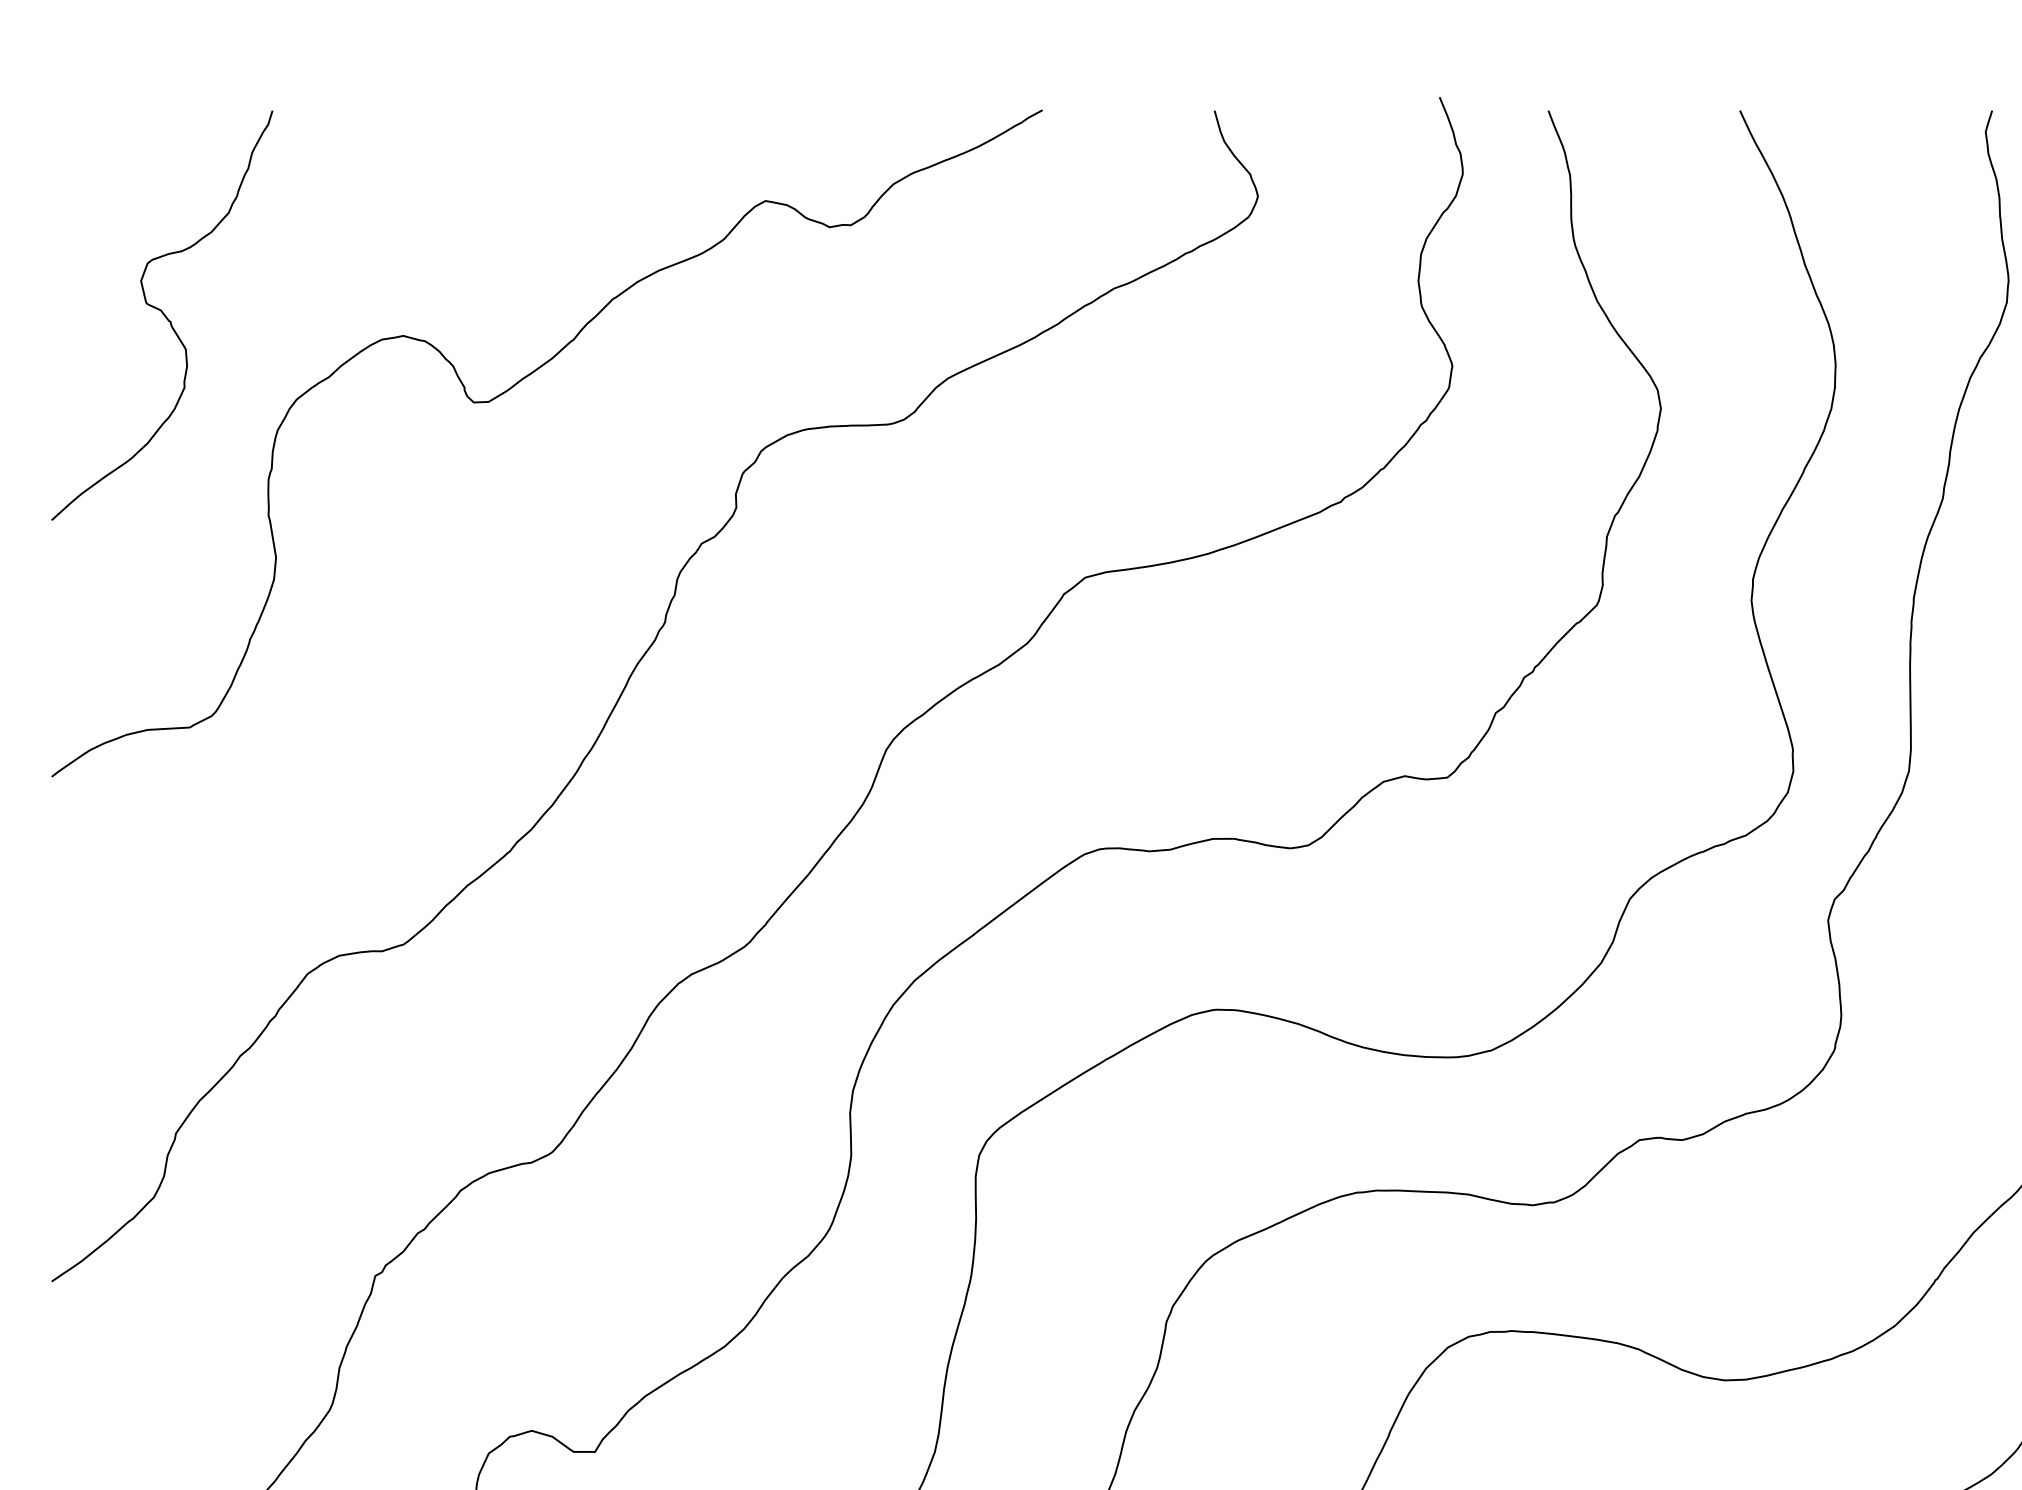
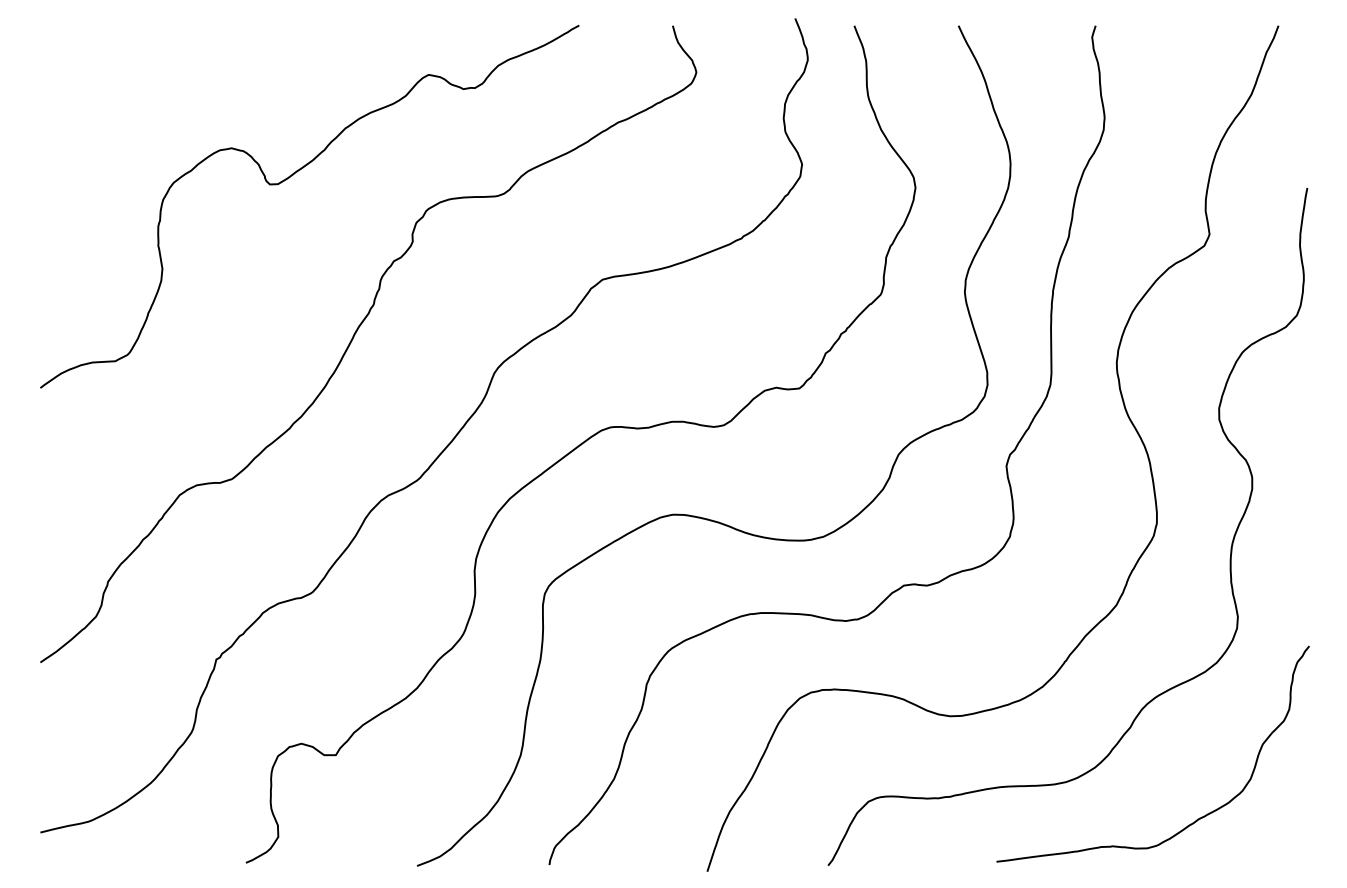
curve: (162, 314) -> (100, 136), removed

